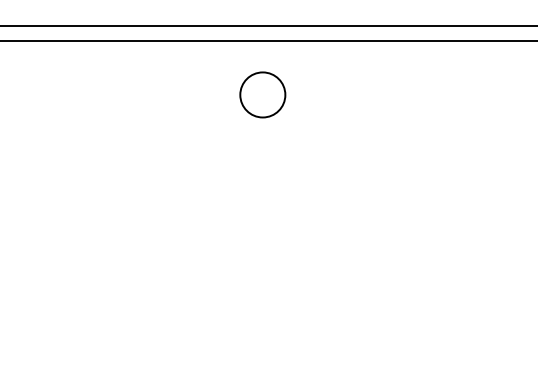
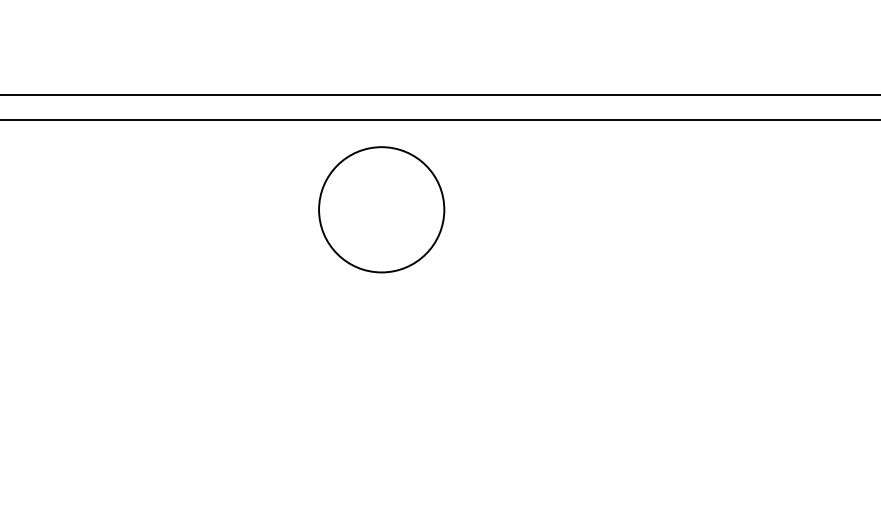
circle: (262, 94) -> (381, 209), size x1.67

